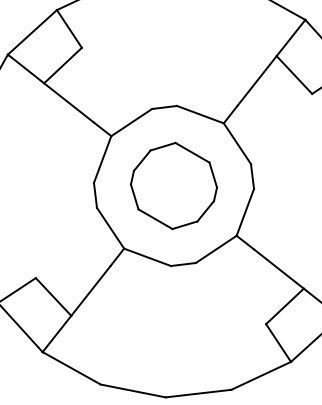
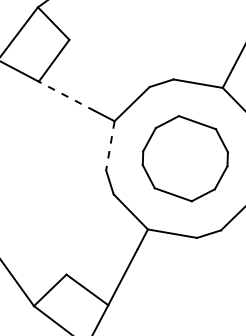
line: (69, 102) -> (67, 95), solid -> dashed
line: (102, 159) -> (110, 145), solid -> dashed

